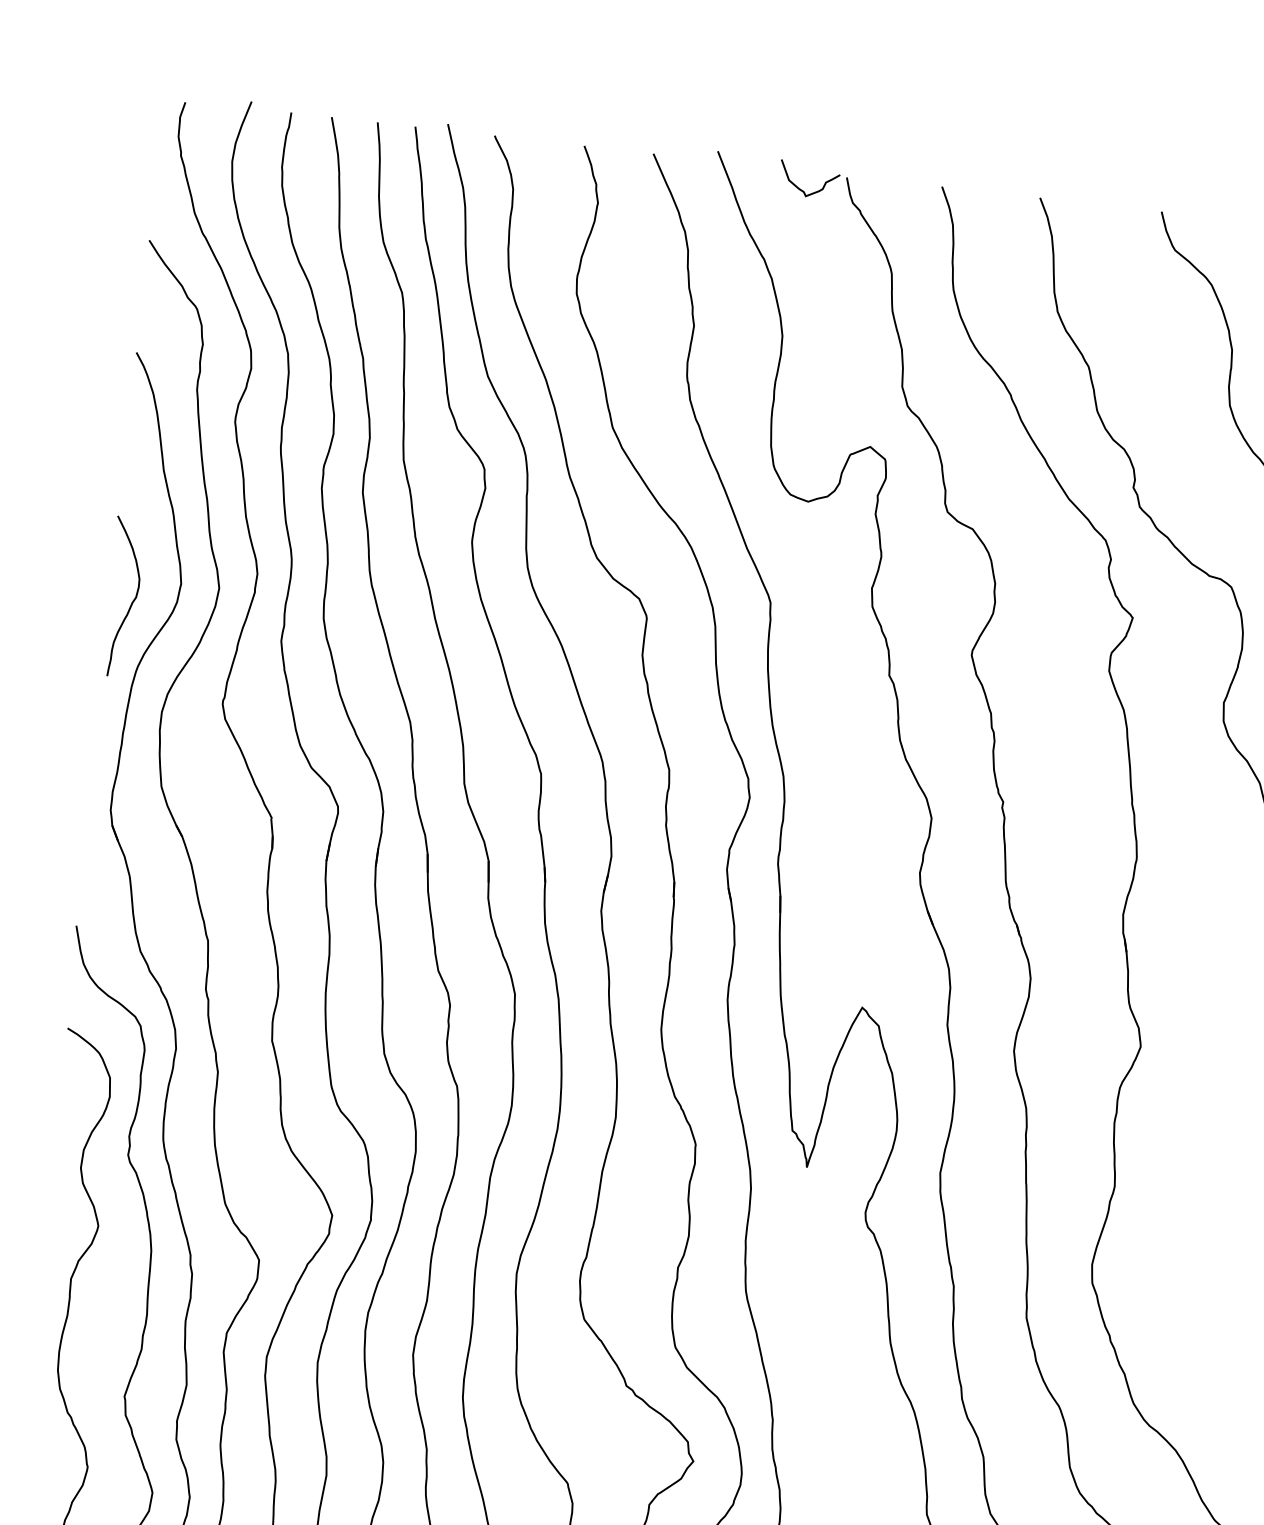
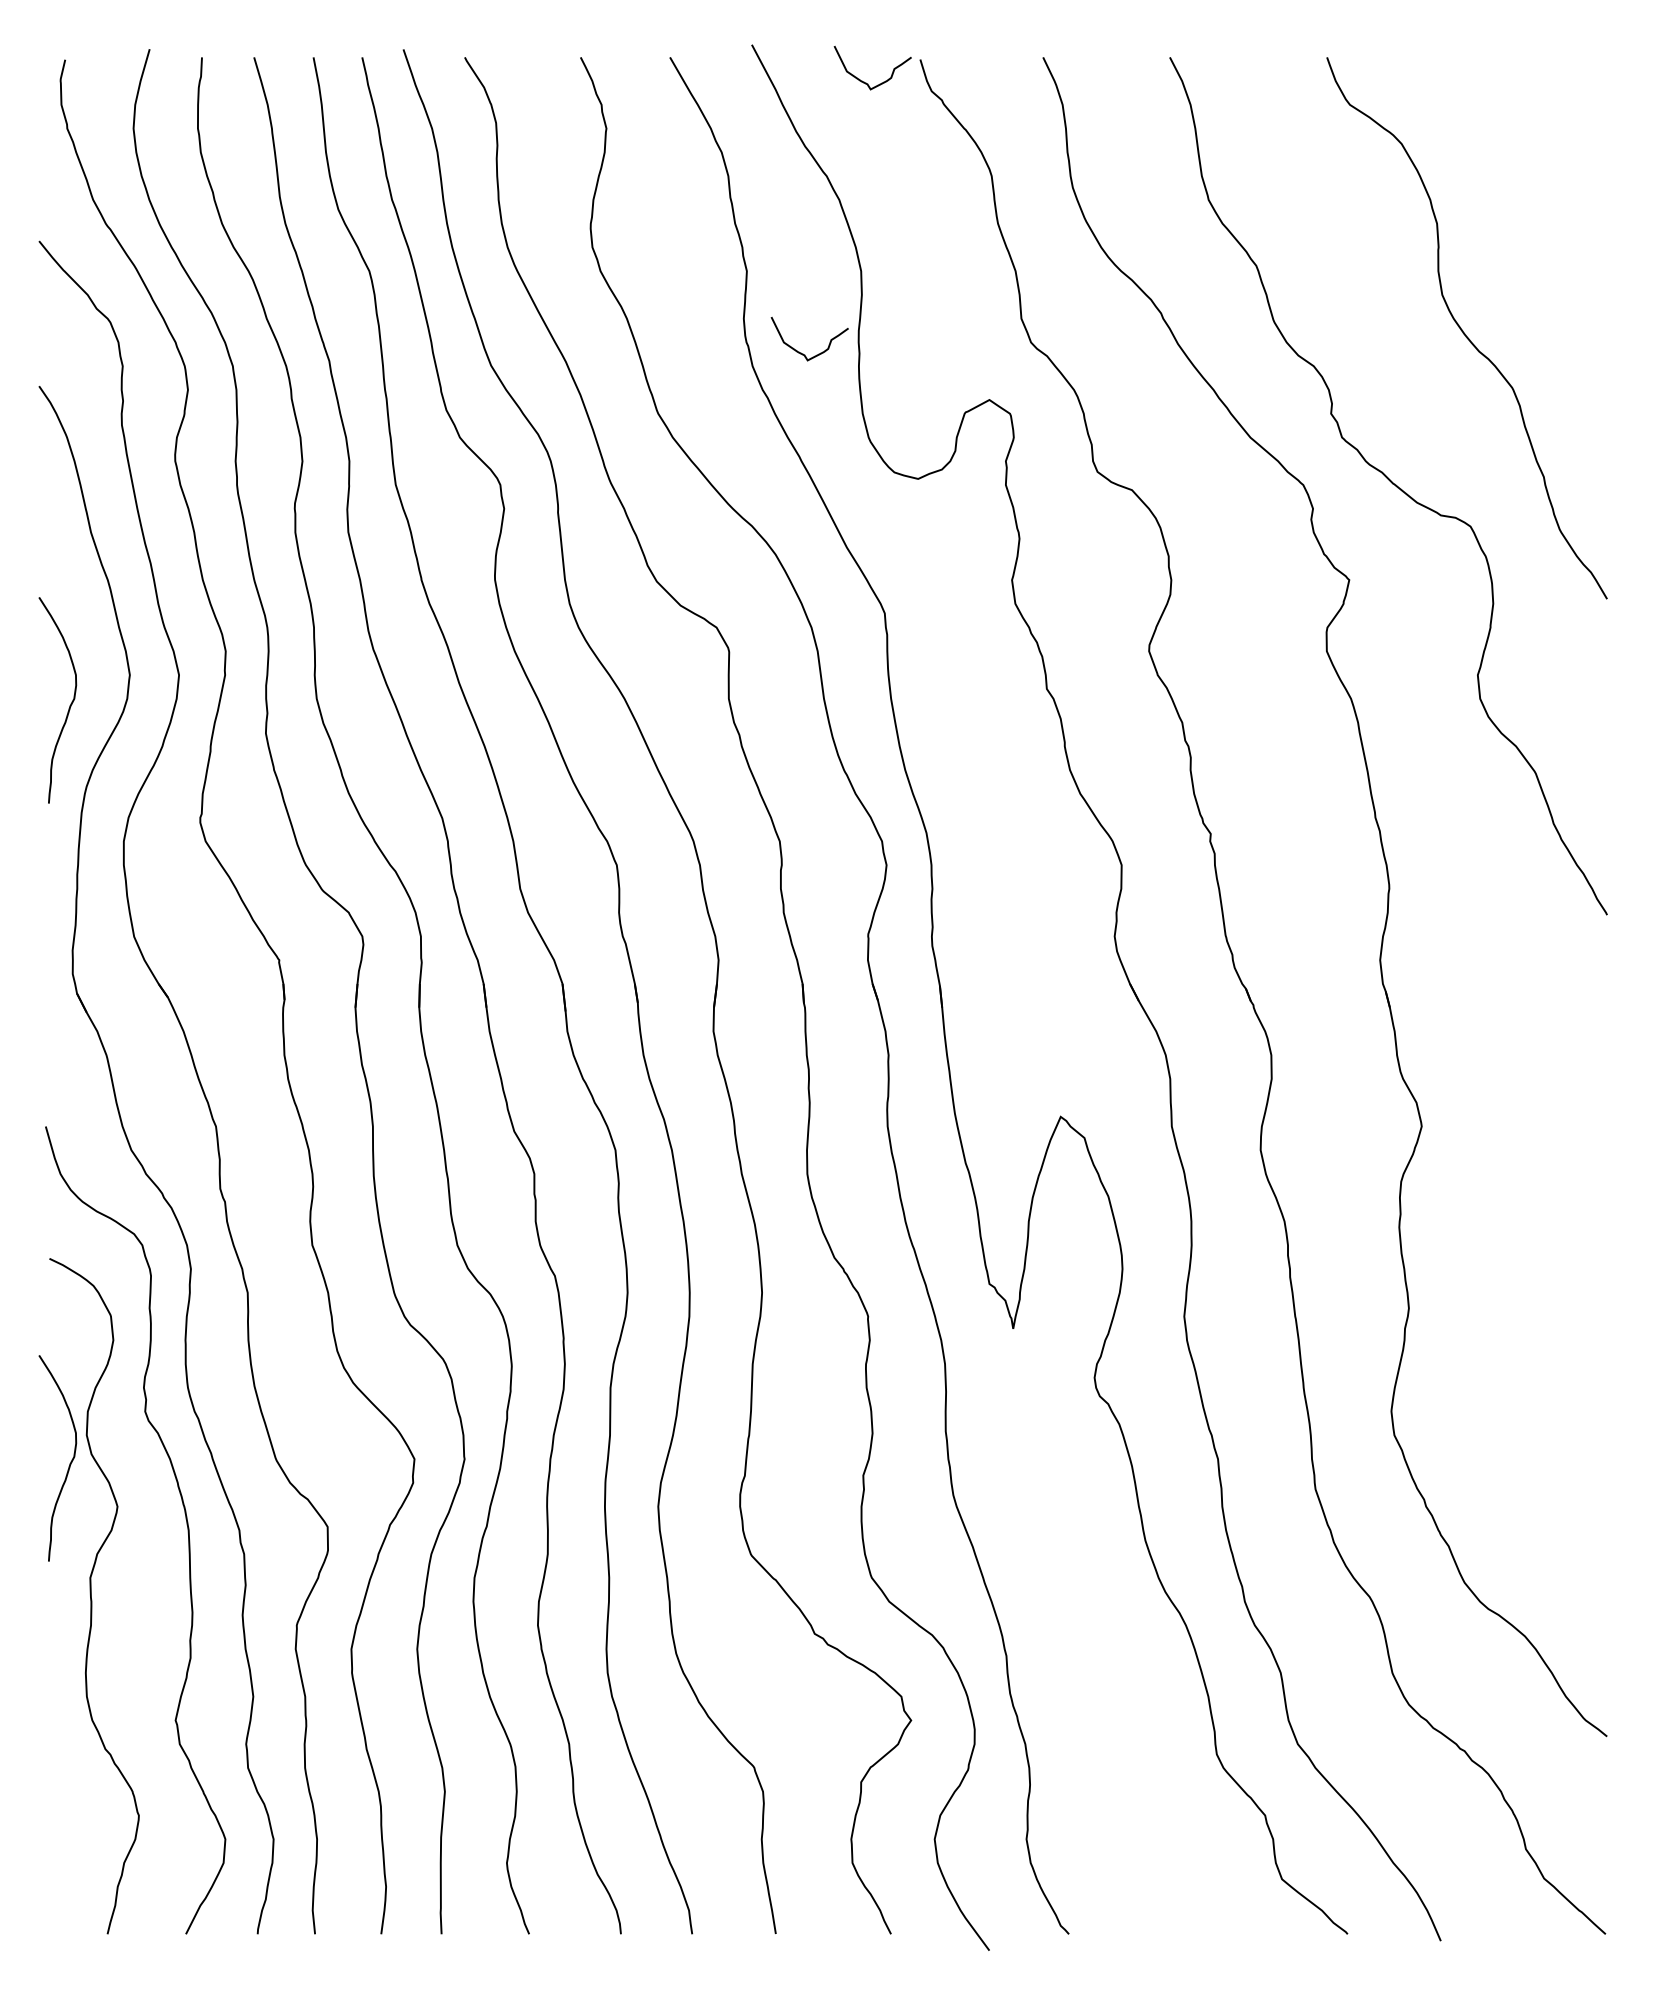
curve: (730, 394) -> (803, 353), added
curve: (65, 1188) -> (69, 1463), added

